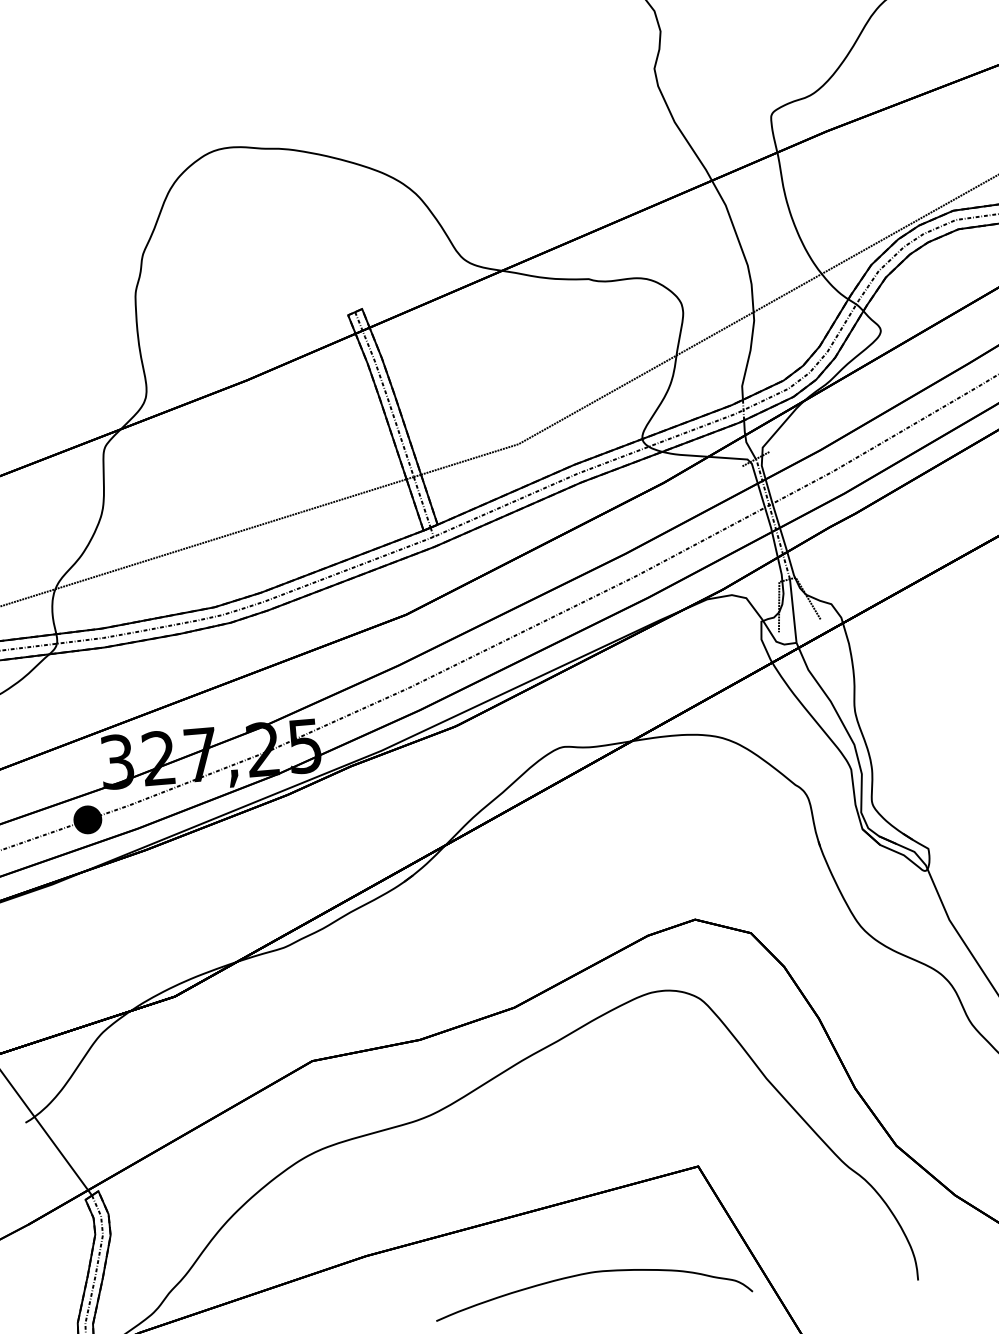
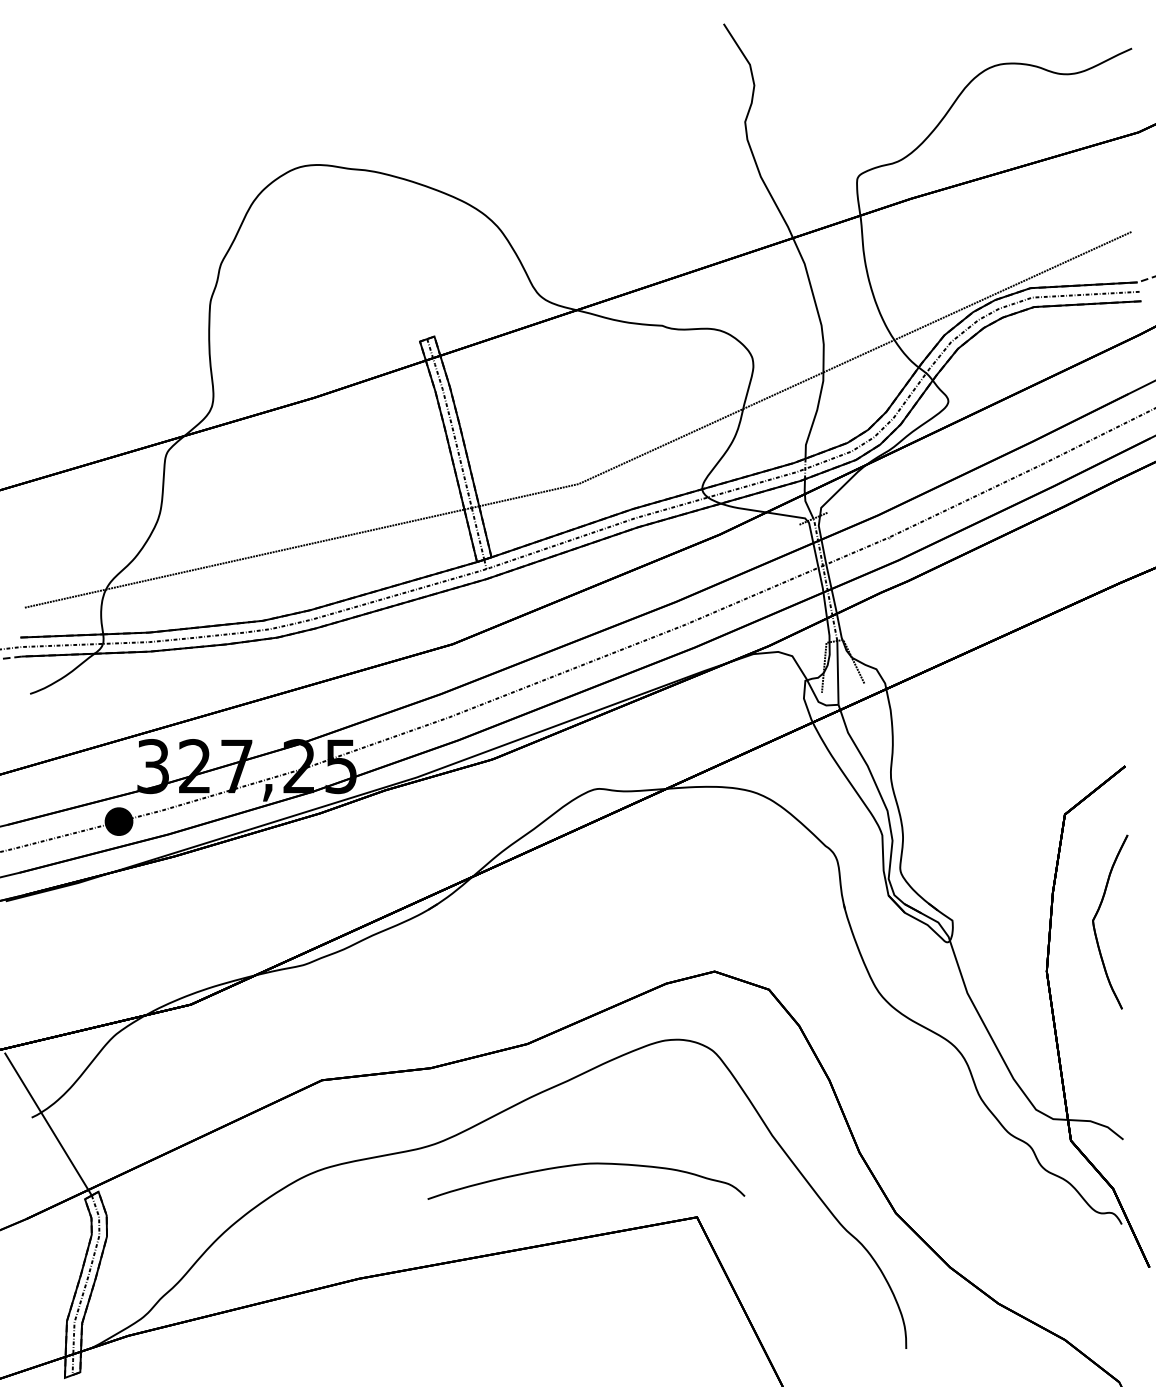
part: (588, 1274) -> (582, 1165), moved

